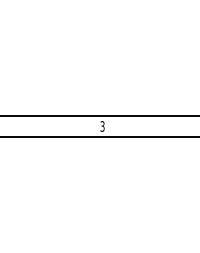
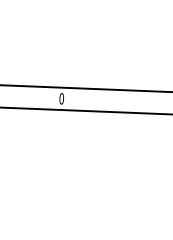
text: (102, 126) -> (61, 98), 3 -> 0

